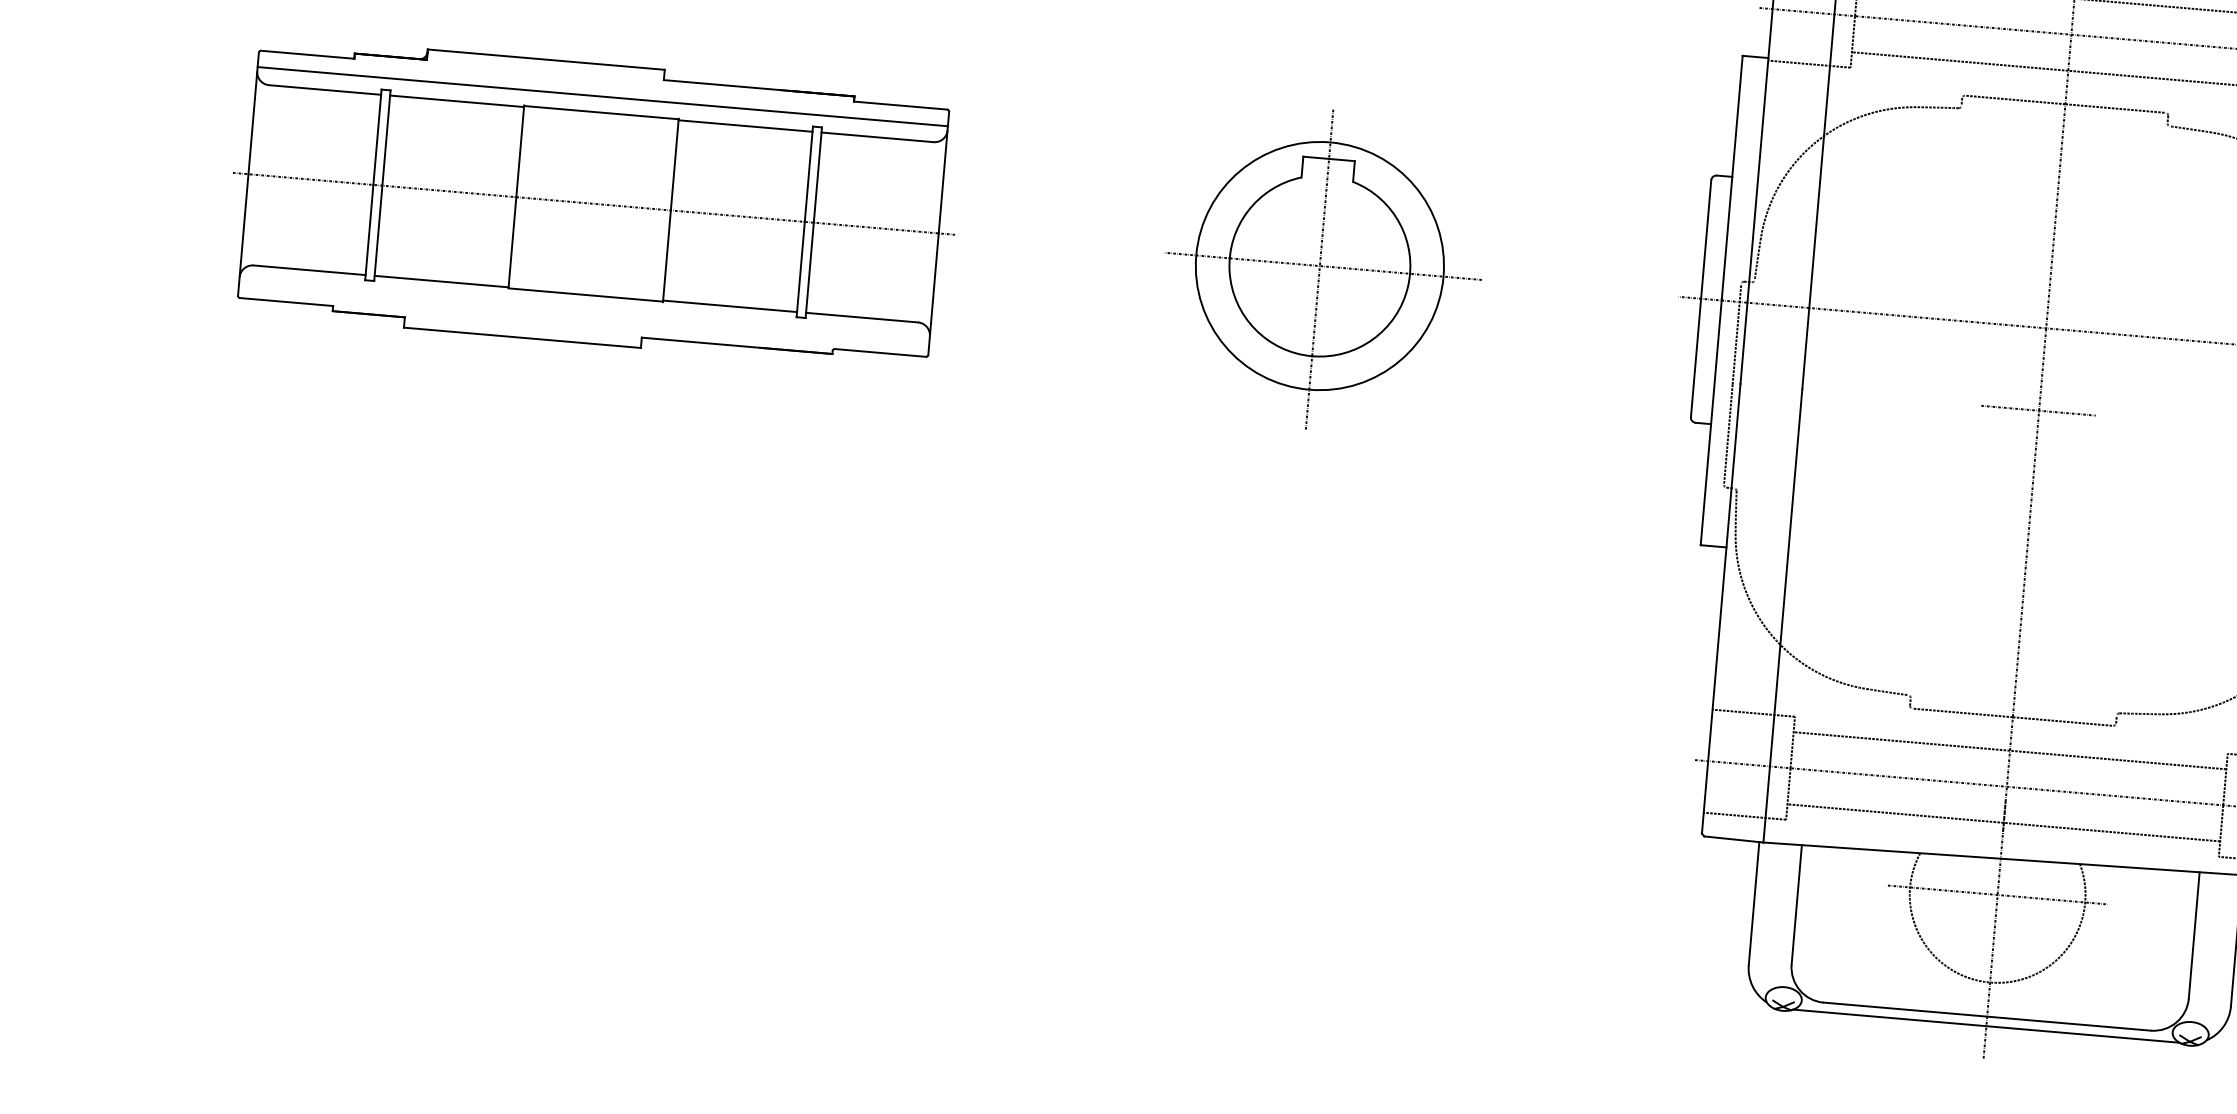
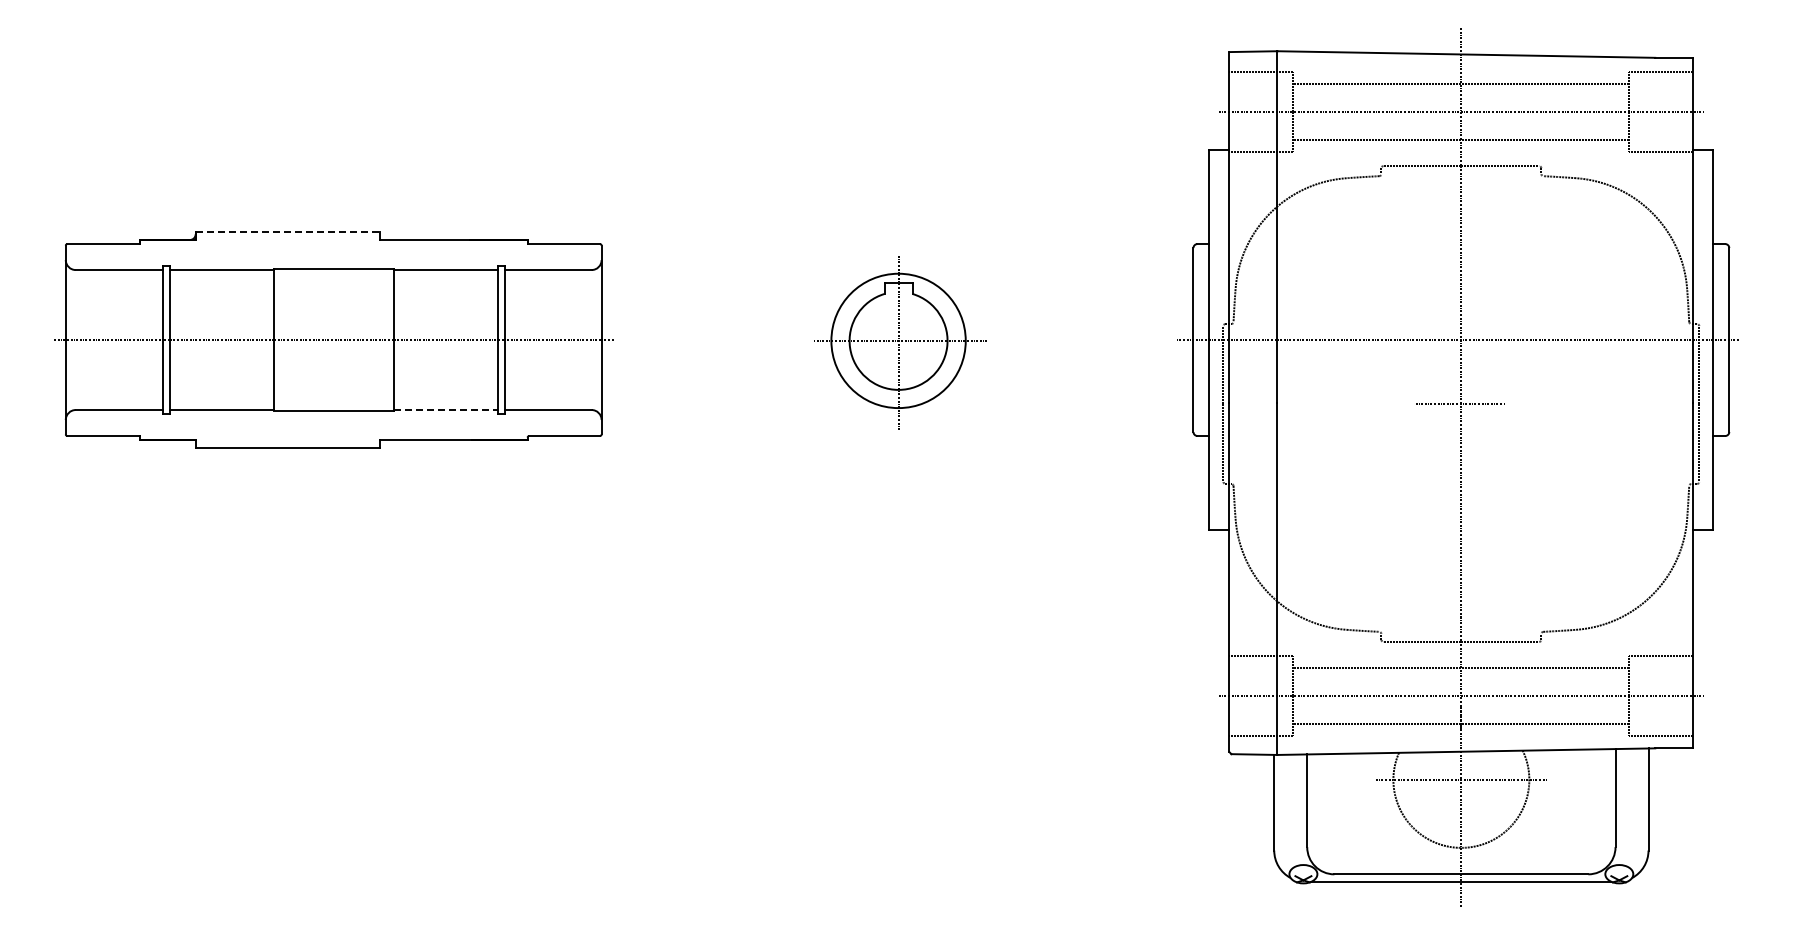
line: (545, 60) -> (287, 232), solid -> dashed
line: (602, 96) -> (333, 256), removed
part: (1323, 269) -> (900, 342), size x0.7
line: (729, 306) -> (445, 410), solid -> dashed

